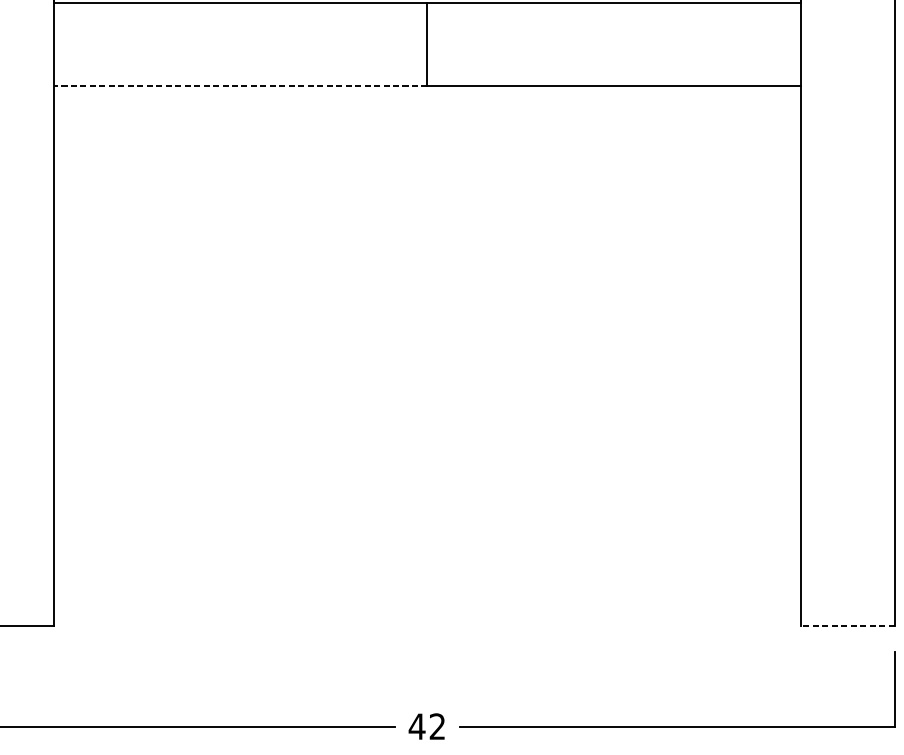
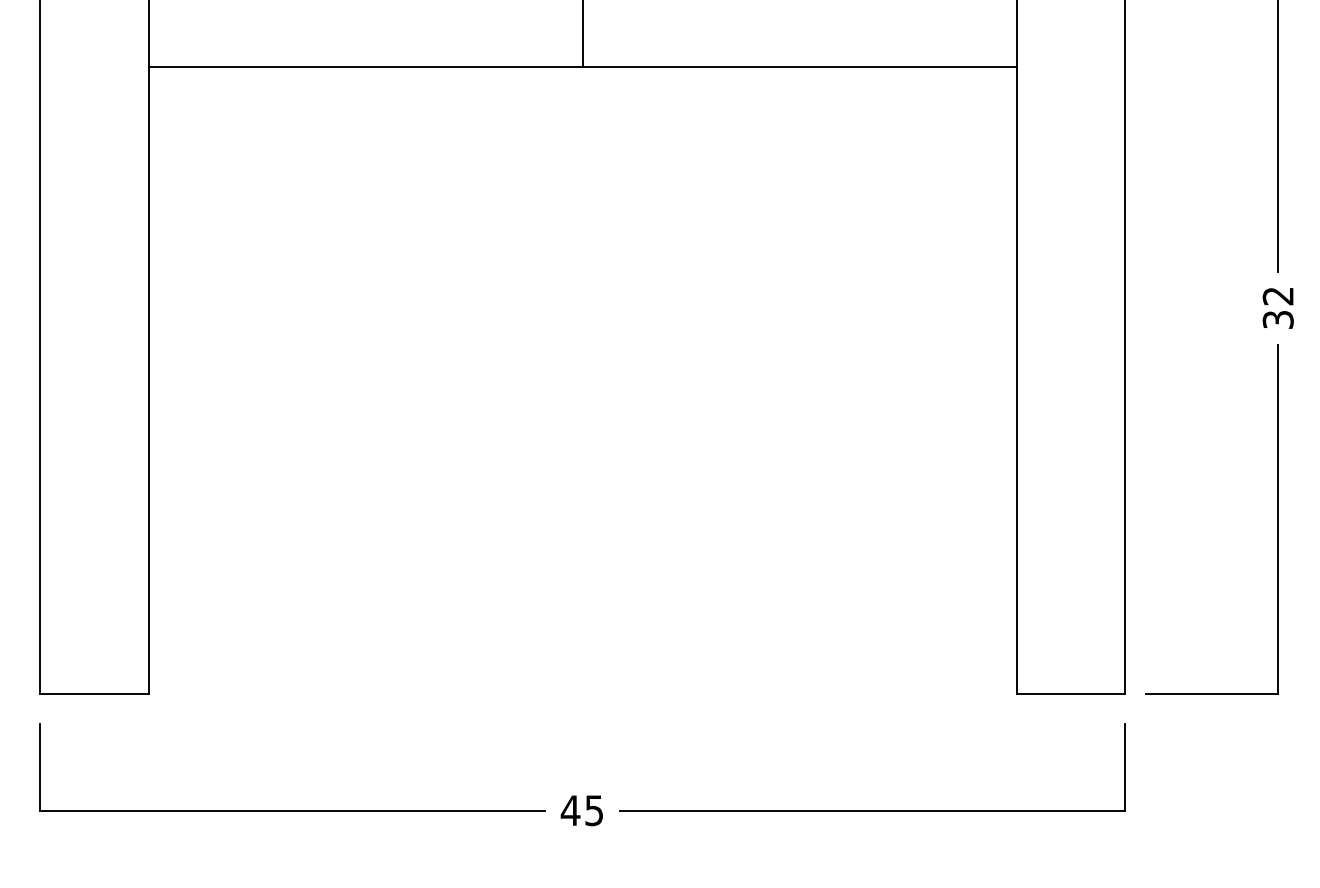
line: (240, 85) -> (365, 66), dashed -> solid
line: (847, 625) -> (1070, 693), dashed -> solid
text: (436, 726) -> (593, 810), 42 -> 45

